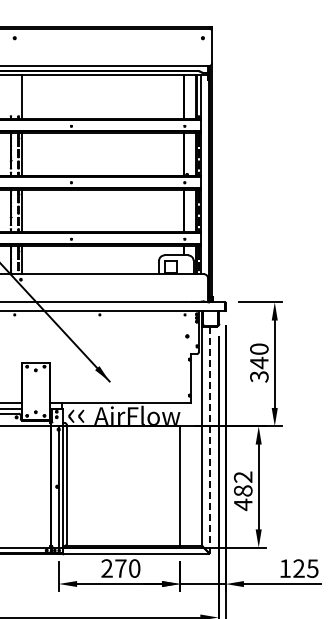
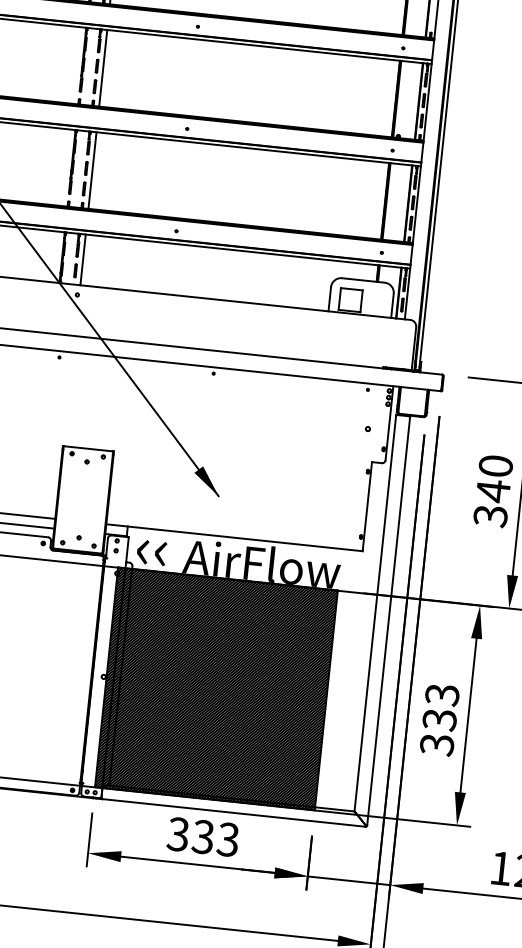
line: (209, 439) -> (388, 620), dashed -> solid
hatch: (119, 486) -> (216, 688), added
text: (242, 491) -> (438, 720), 482 -> 333
text: (120, 568) -> (202, 836), 270 -> 333

